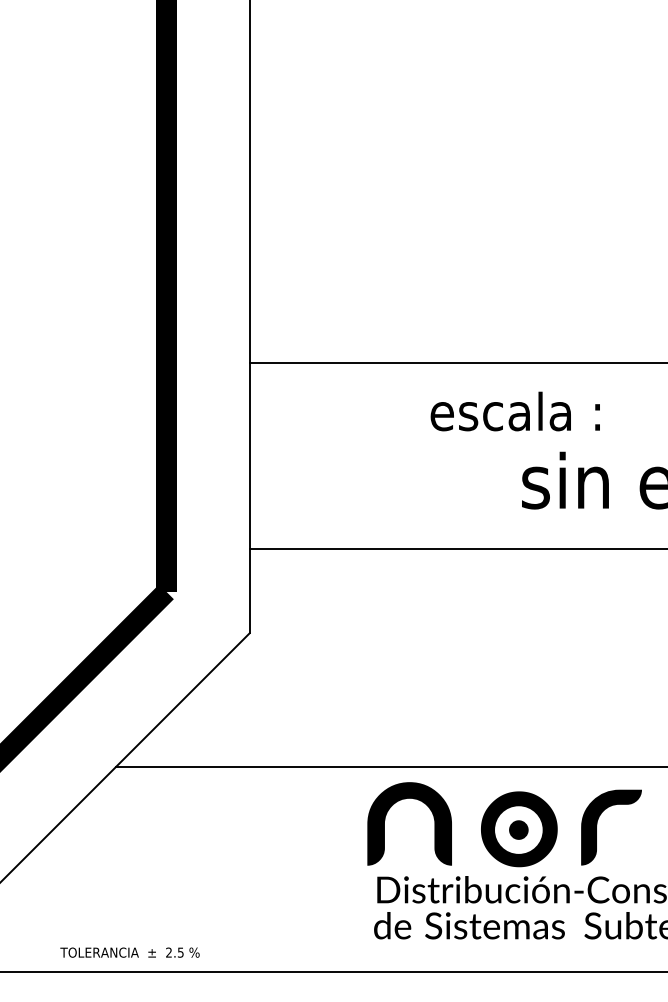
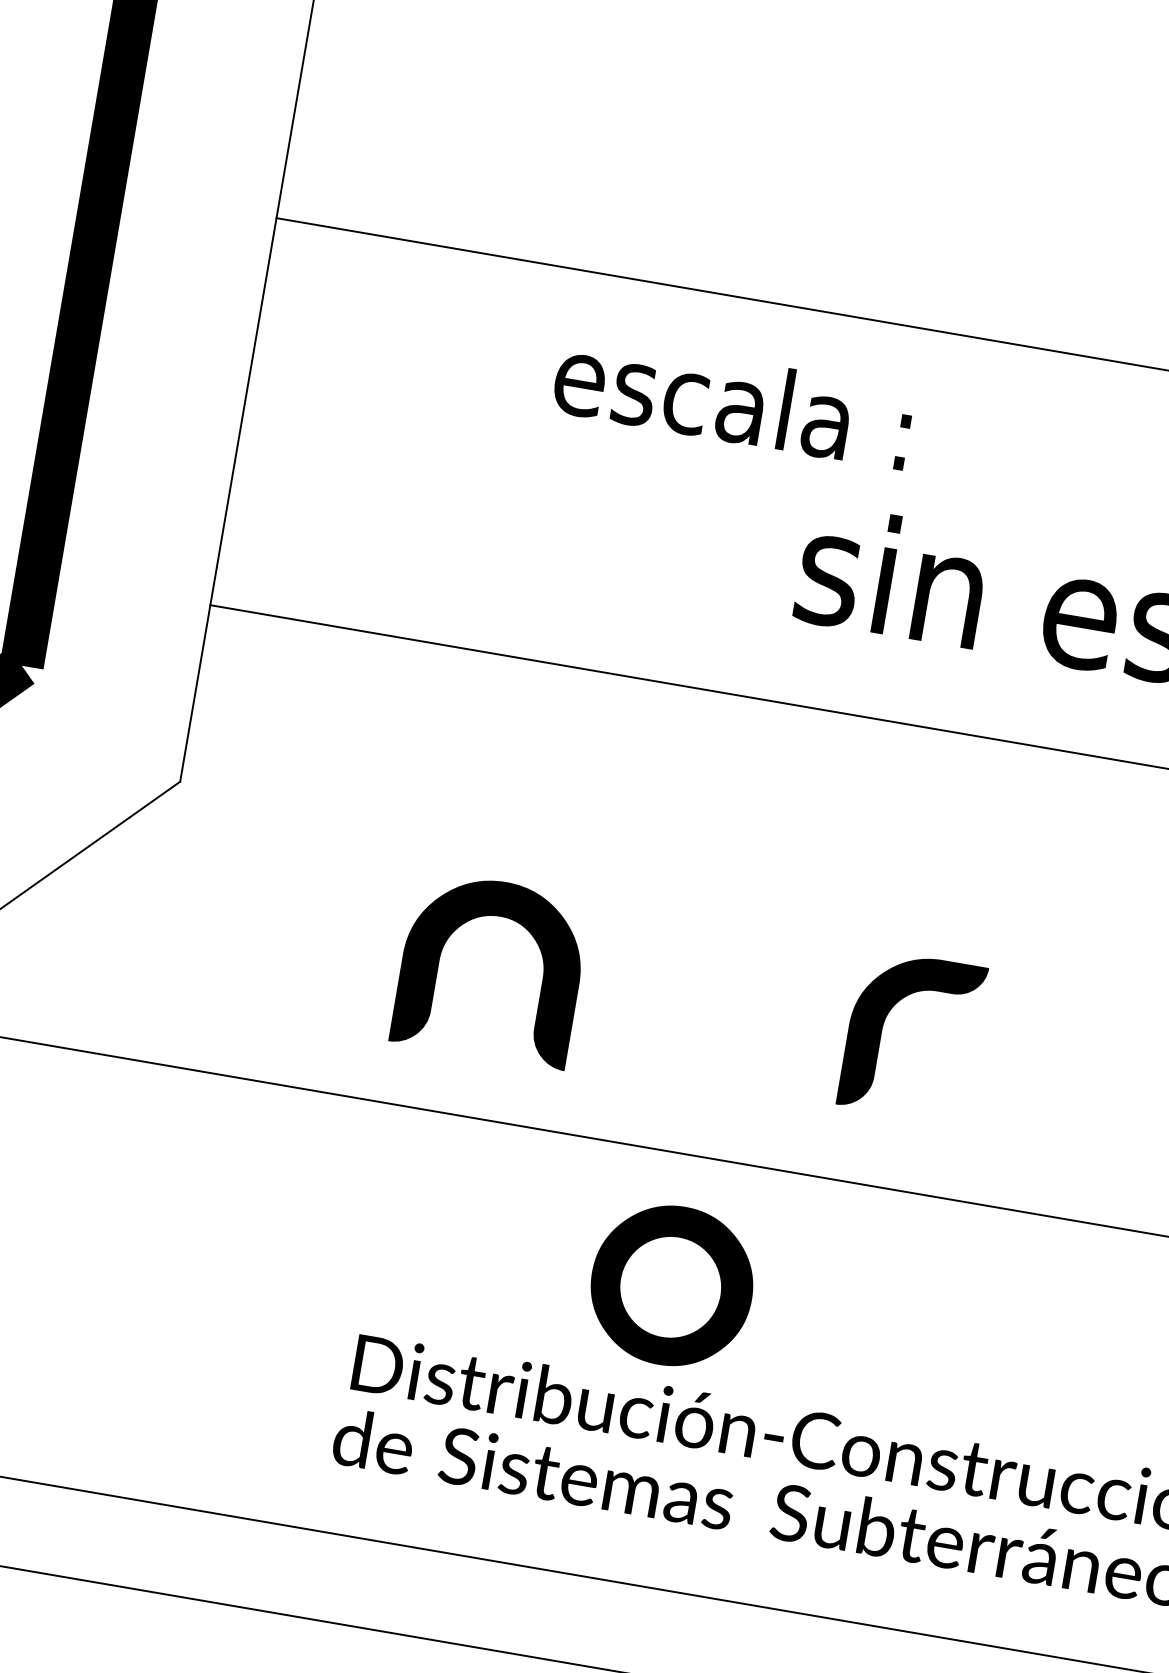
text: (514, 411) -> (731, 400), moved
part: (391, 807) -> (459, 928), moved
part: (597, 825) -> (883, 1026), moved
fill: (518, 829) -> (670, 1285), removed

